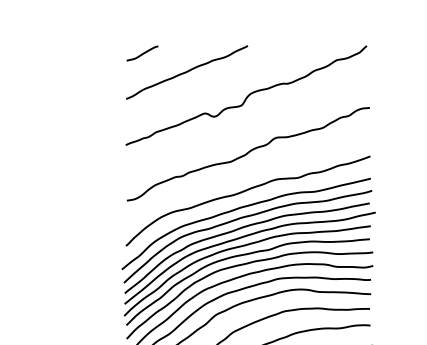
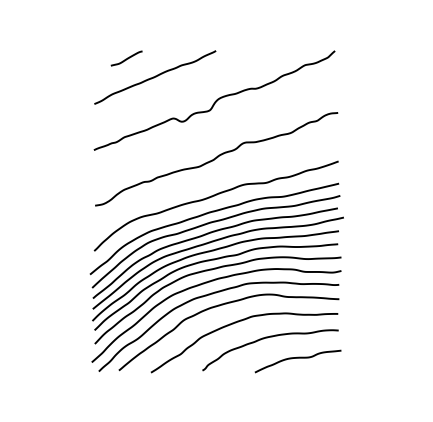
curve: (142, 53) -> (126, 58), moved

